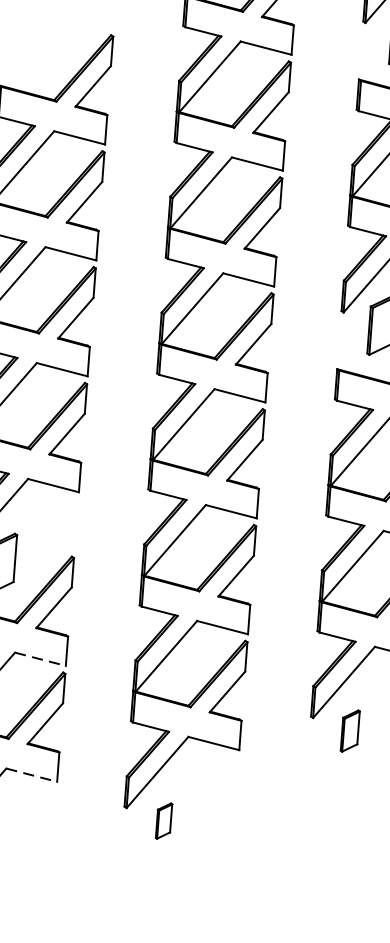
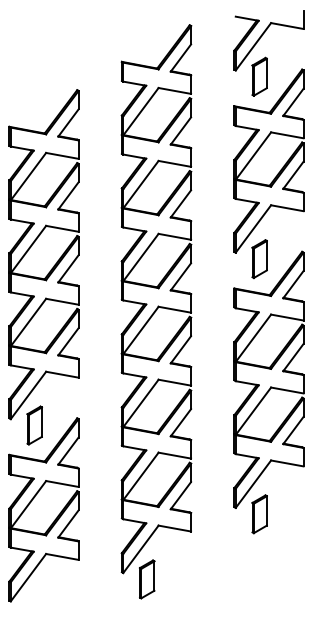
line: (40, 660) -> (62, 484), dashed -> solid
part: (350, 731) -> (259, 514), size x1.43
line: (31, 776) -> (62, 557), dashed -> solid
part: (164, 821) -> (147, 579), size x1.67

